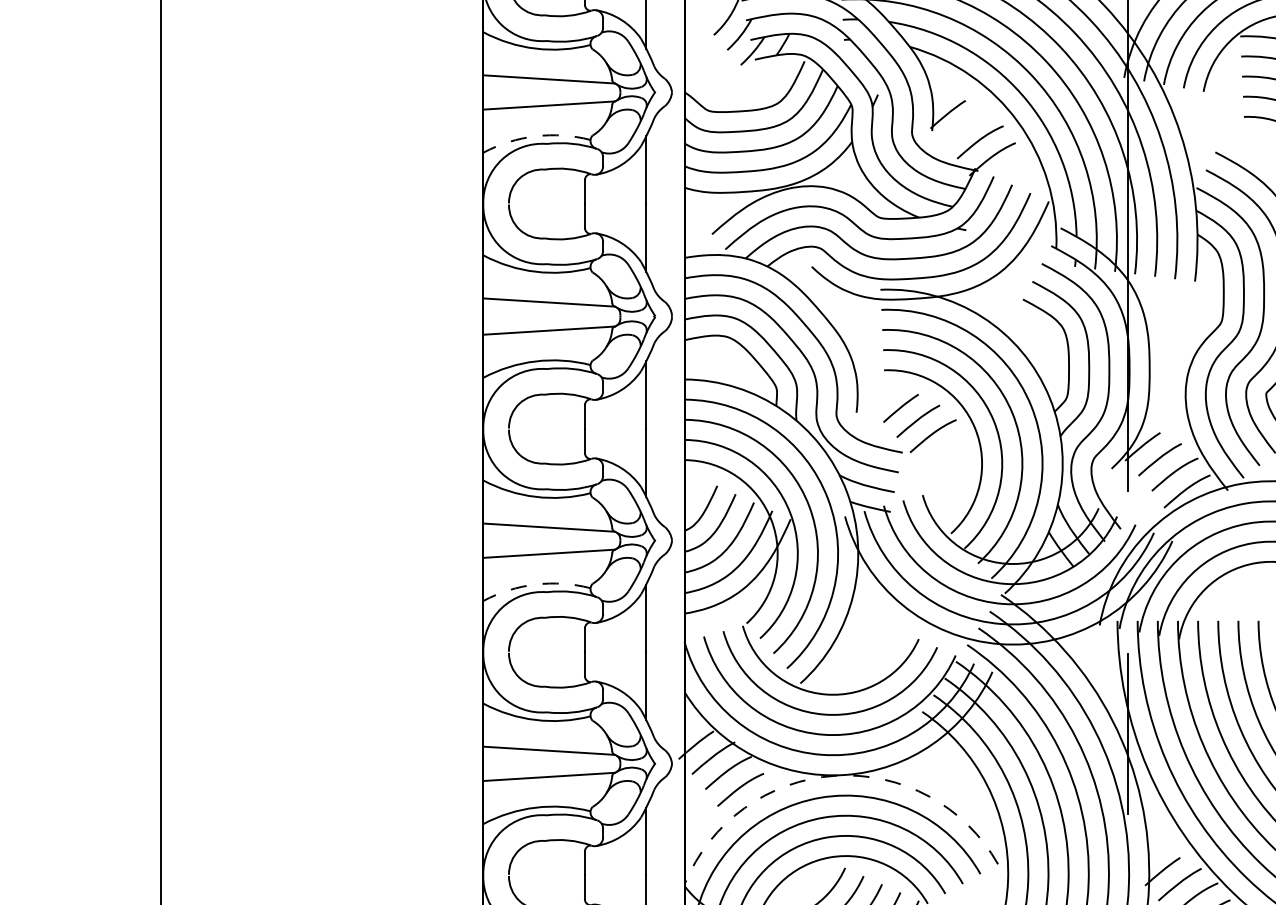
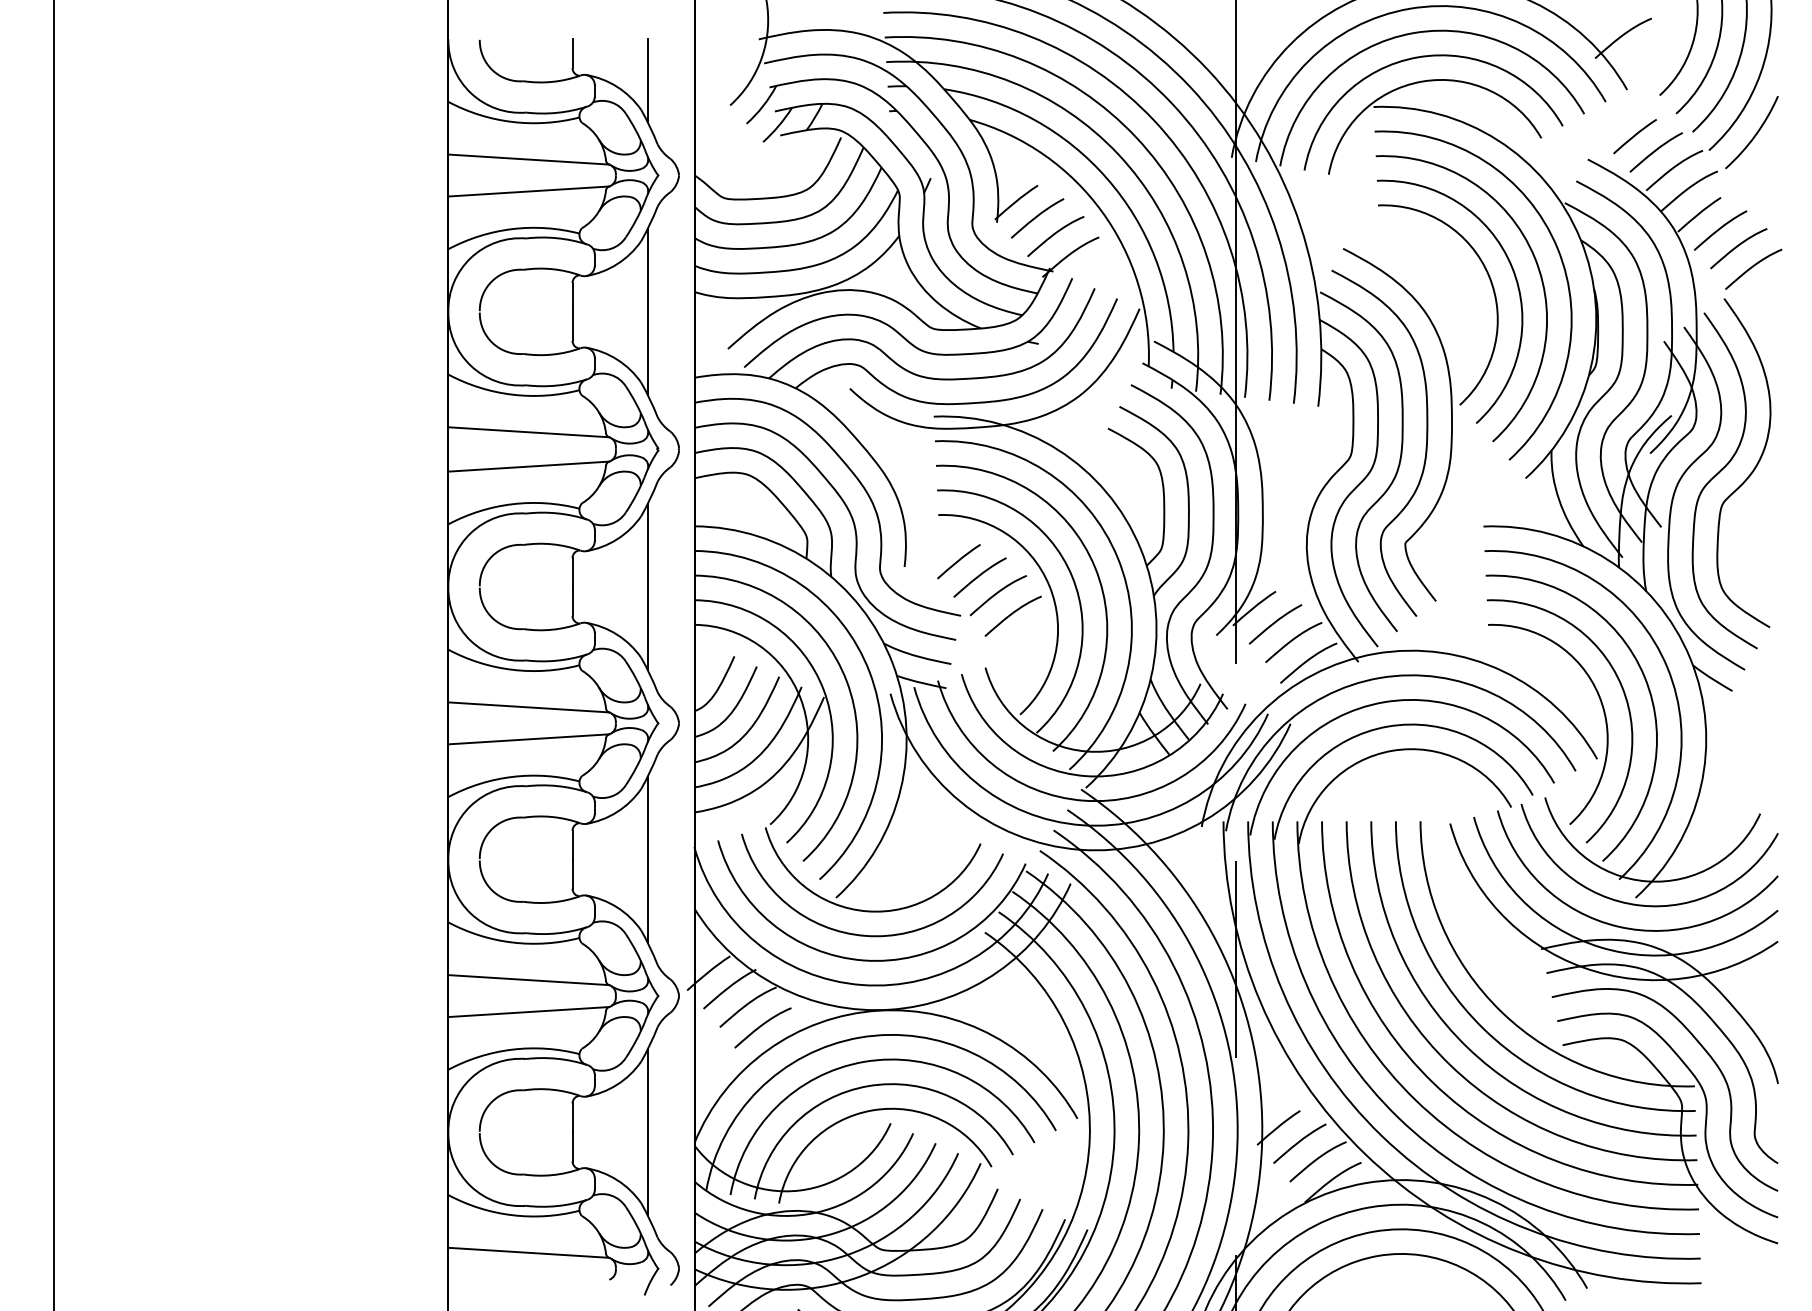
curve: (965, 126) -> (1037, 217), added
arc: (535, 136) -> (512, 229), dashed -> solid
curve: (944, 451) -> (1012, 614), added
arc: (535, 584) -> (512, 776), dashed -> solid
arc: (835, 775) -> (878, 1010), dashed -> solid

